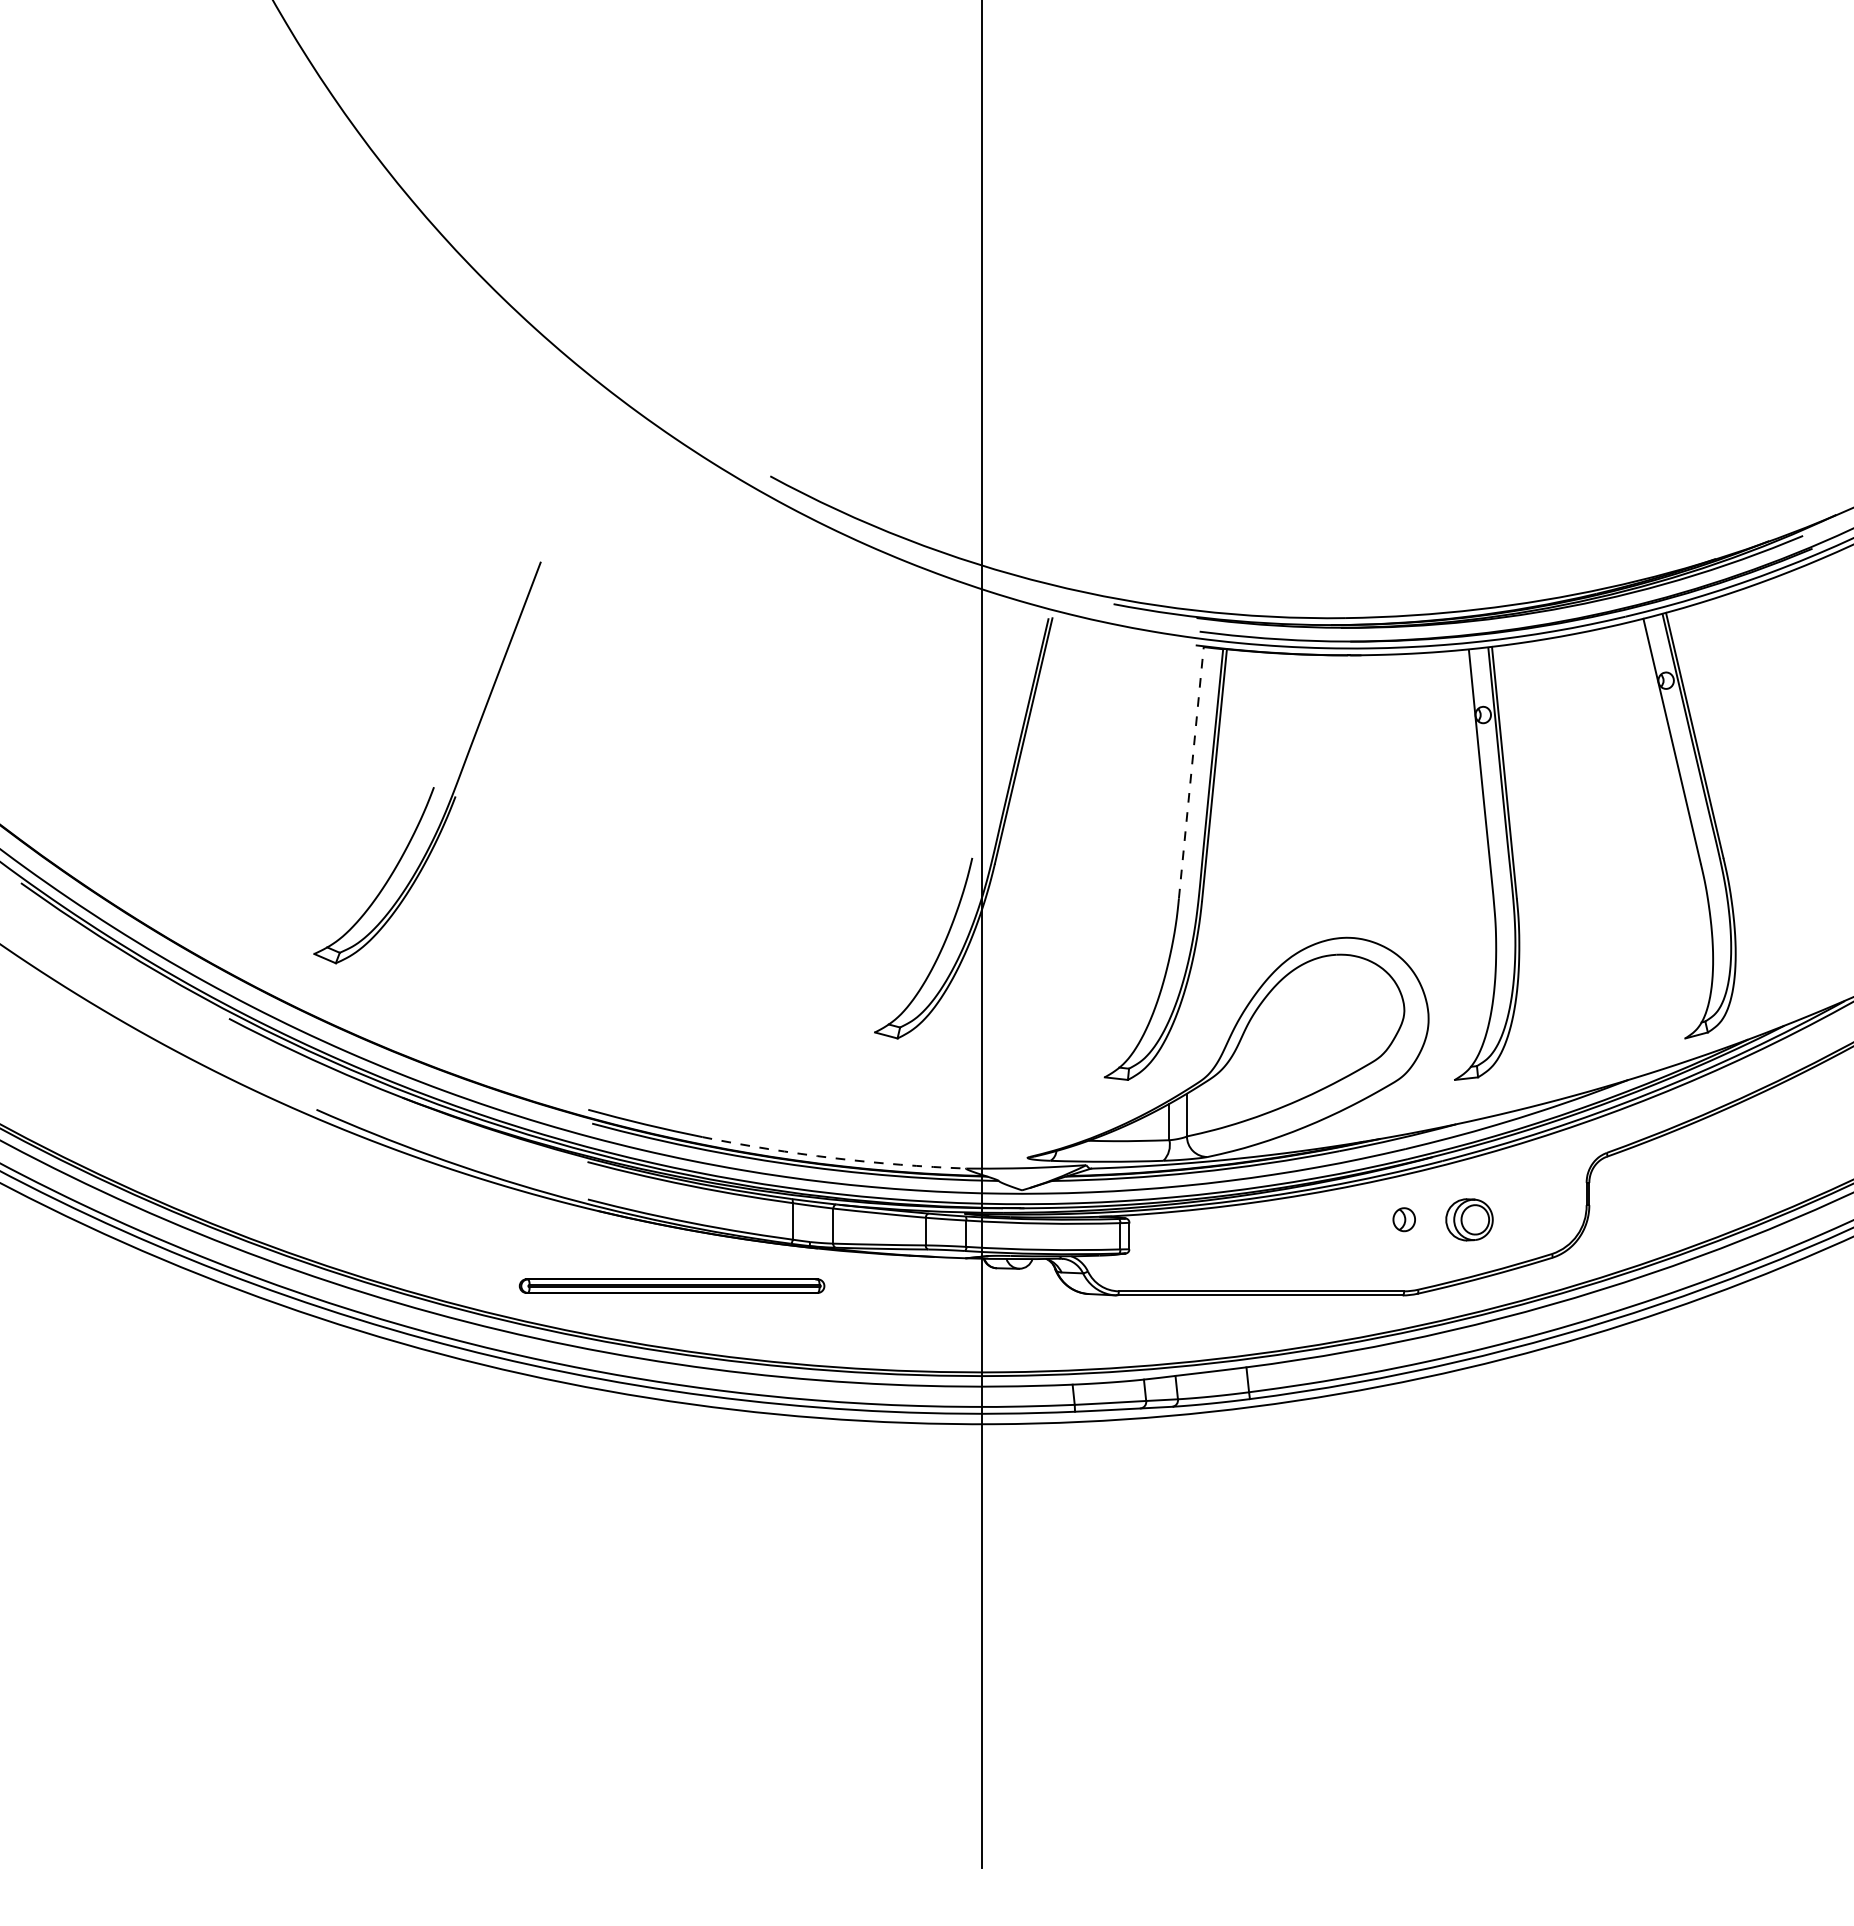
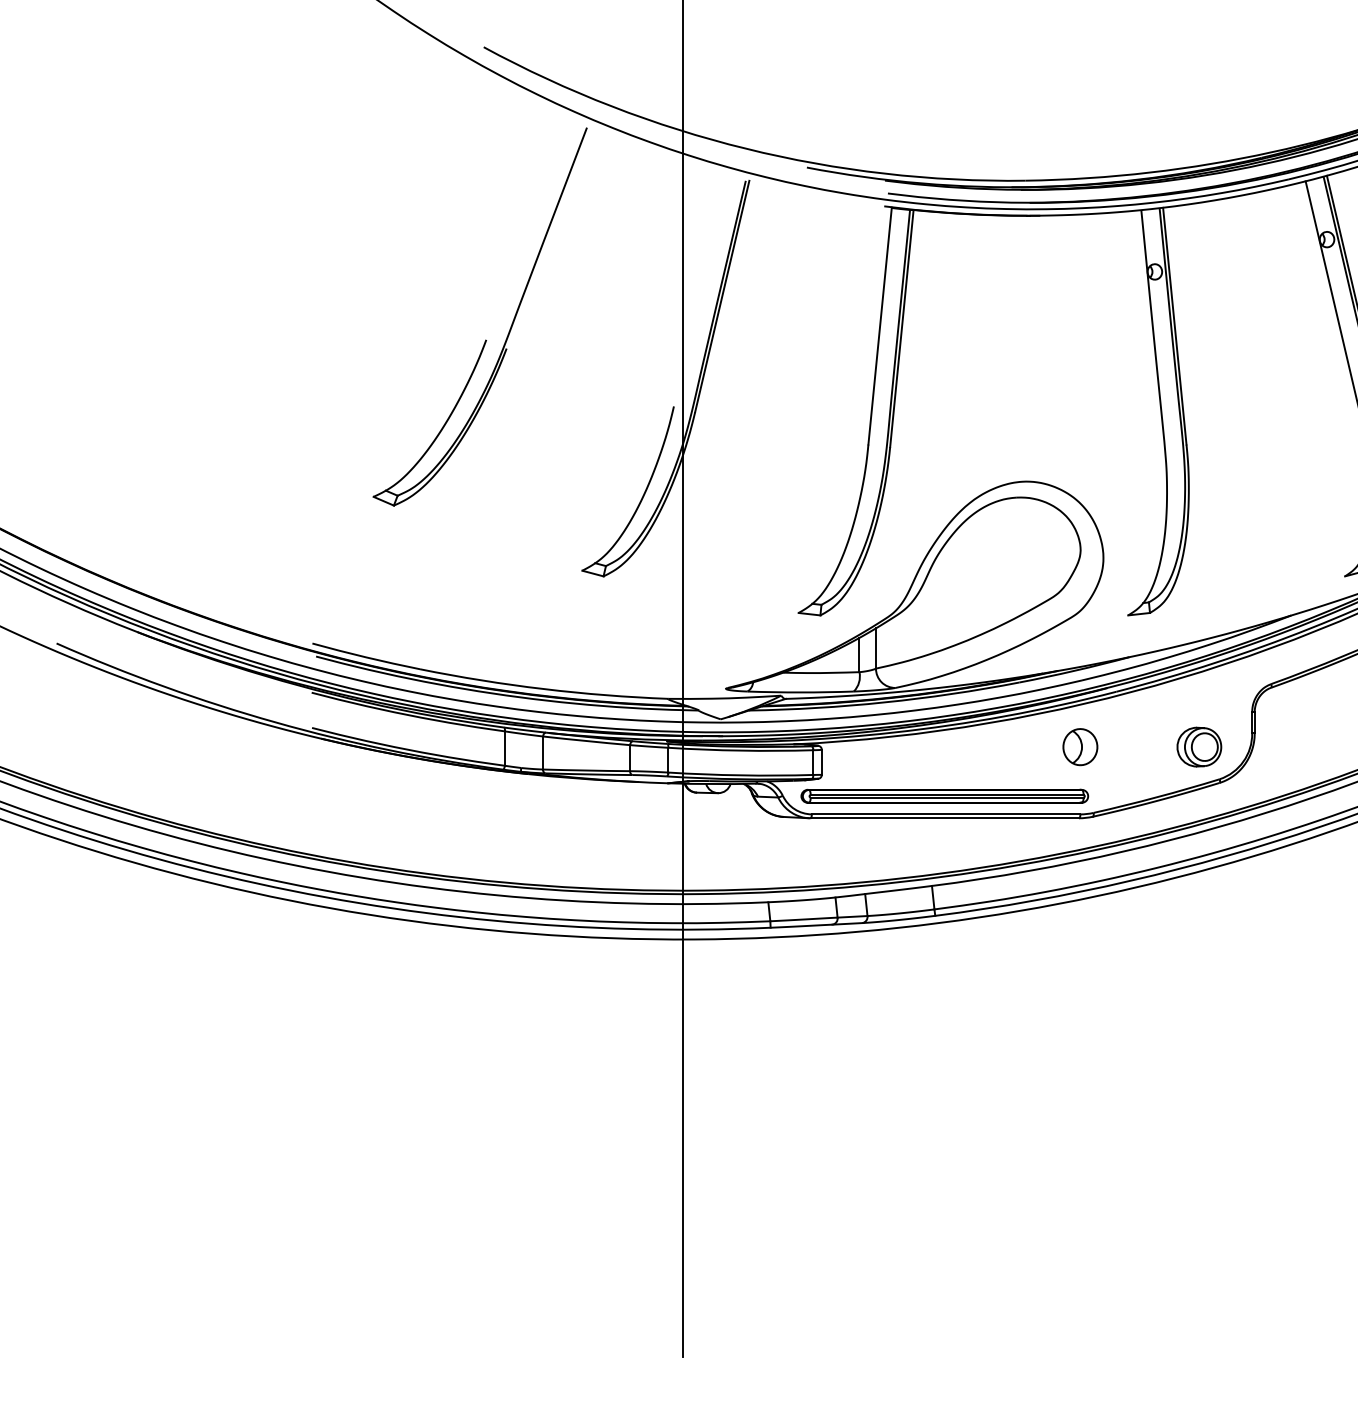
line: (1191, 772) -> (880, 326), dashed -> solid
part: (433, 787) -> (485, 340), moved
arc: (833, 1158) -> (543, 689), dashed -> solid
part: (1404, 1219) -> (1080, 746), size x1.67
part: (1469, 1219) -> (1199, 746), moved
part: (671, 1285) -> (944, 795), moved

